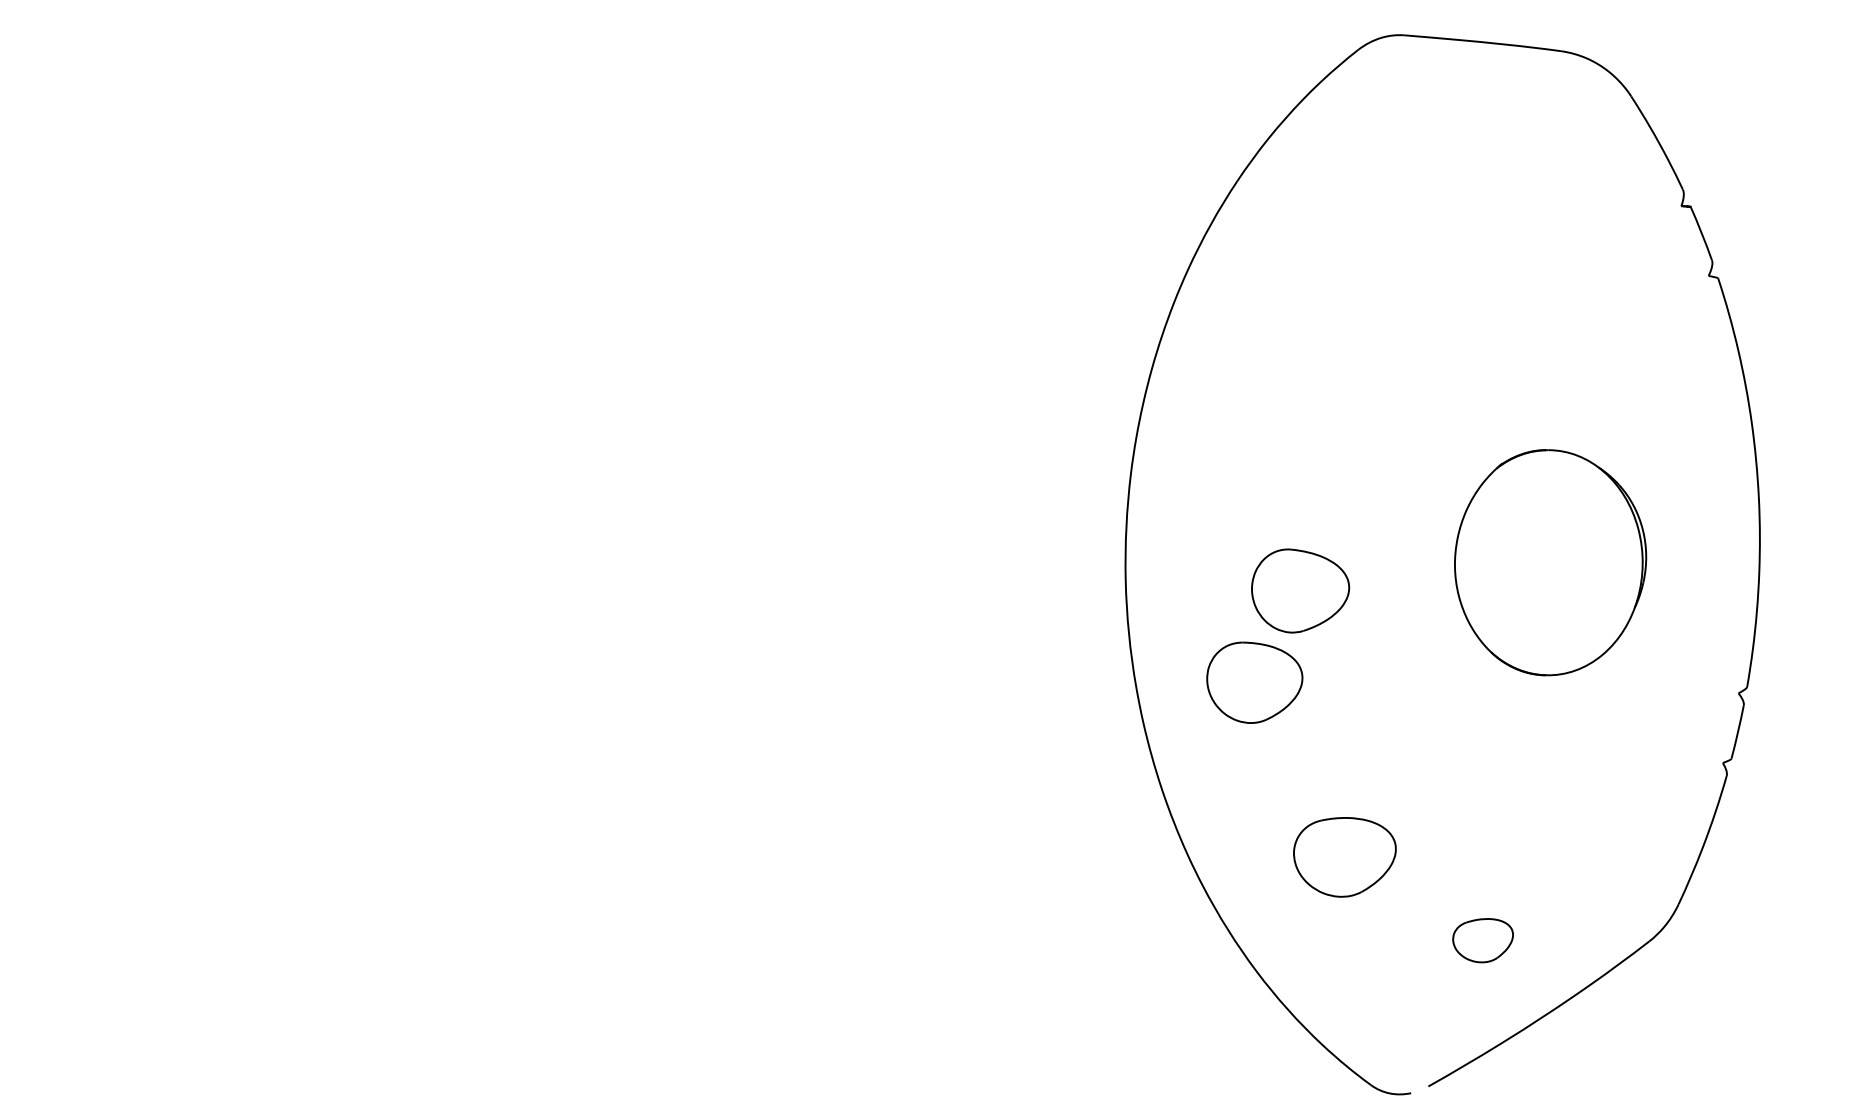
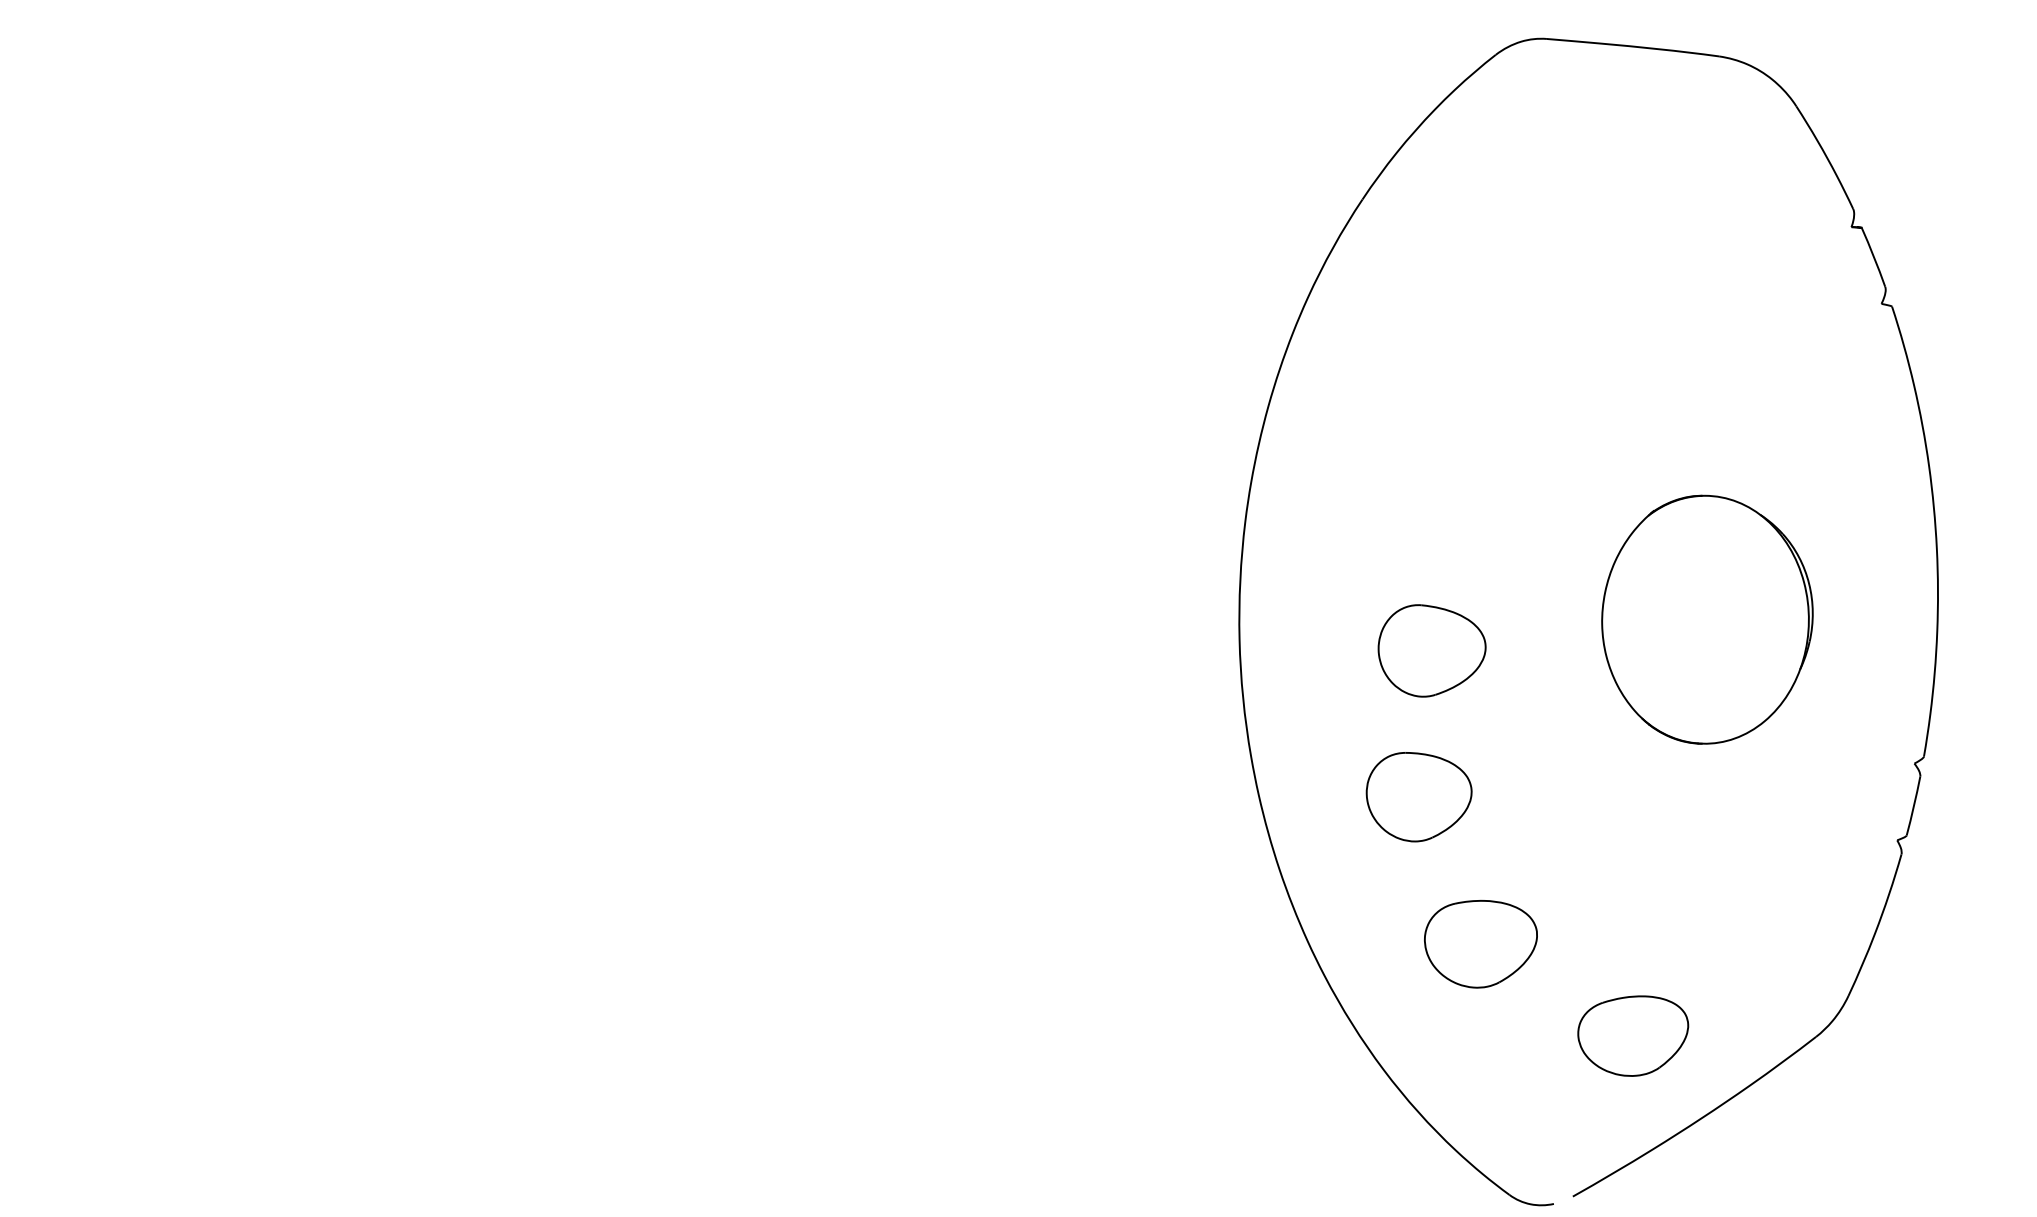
part: (1254, 682) -> (1418, 796), moved
part: (1482, 940) -> (1632, 1035), size x1.67

